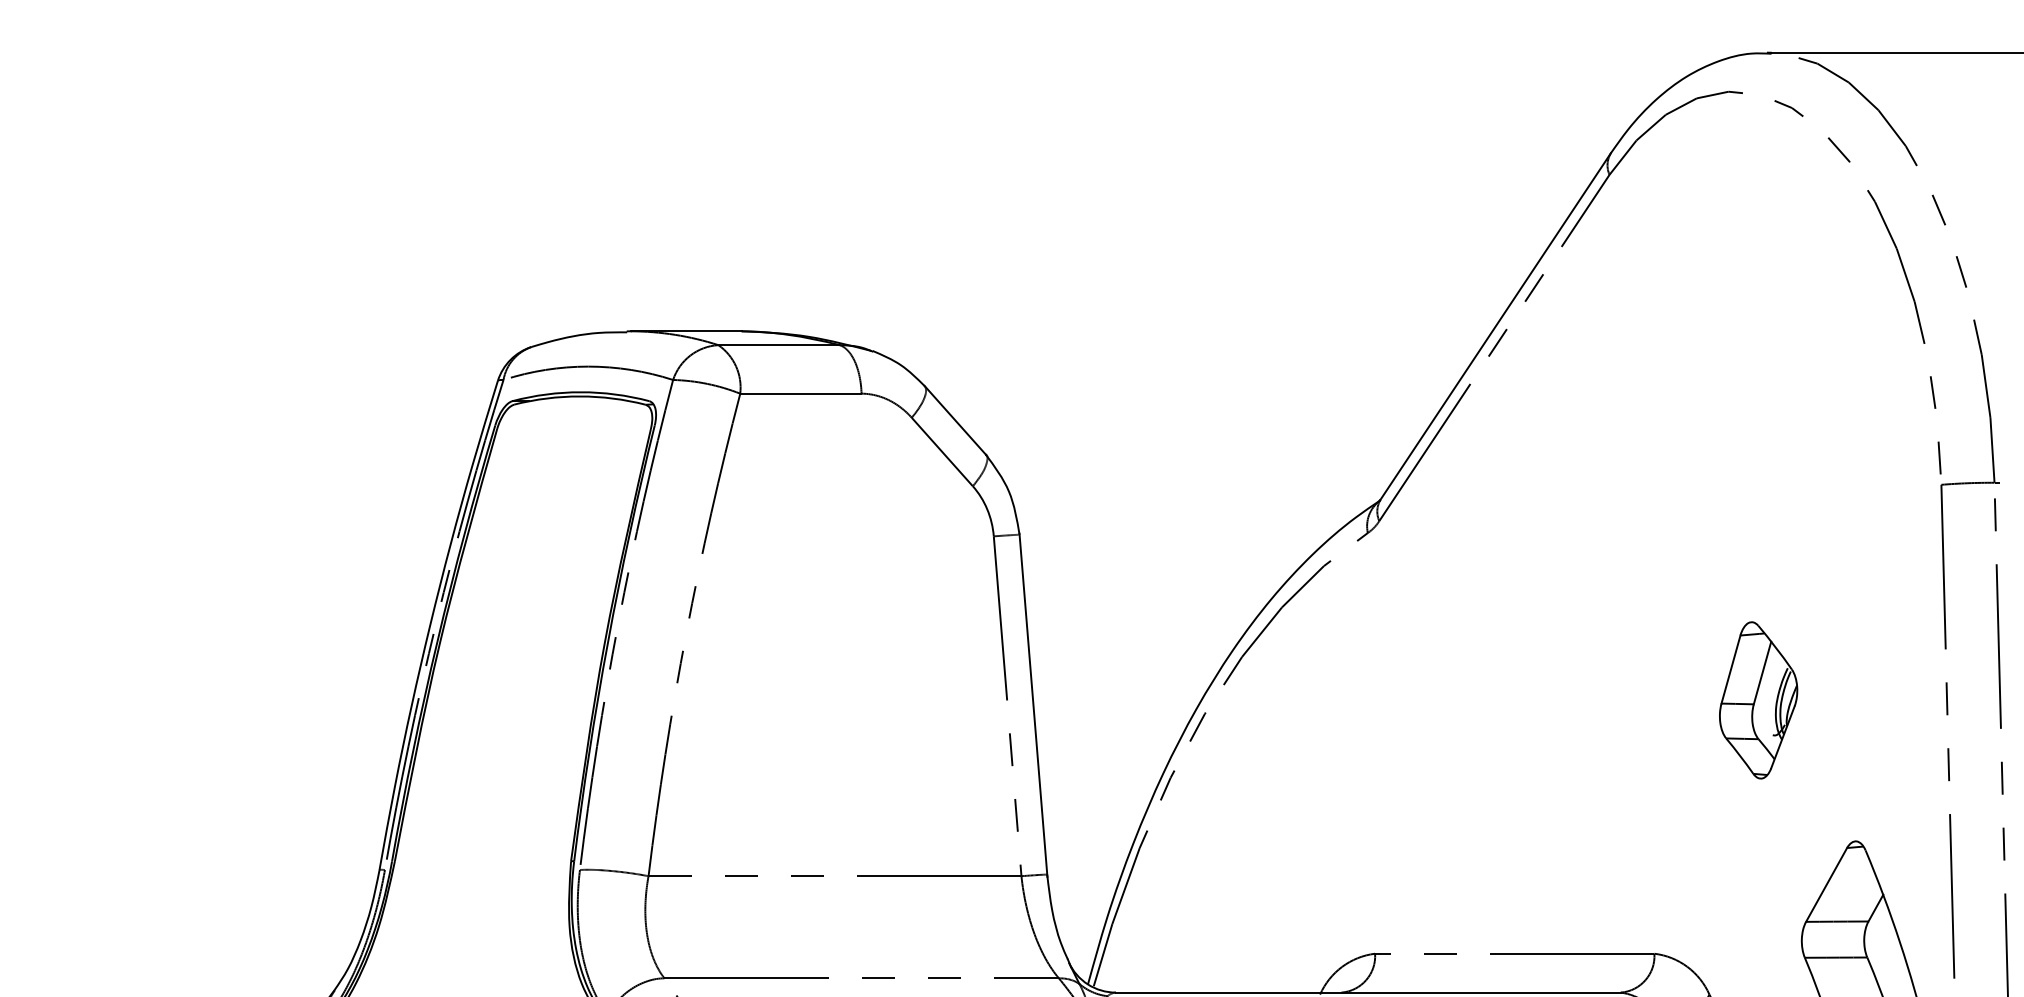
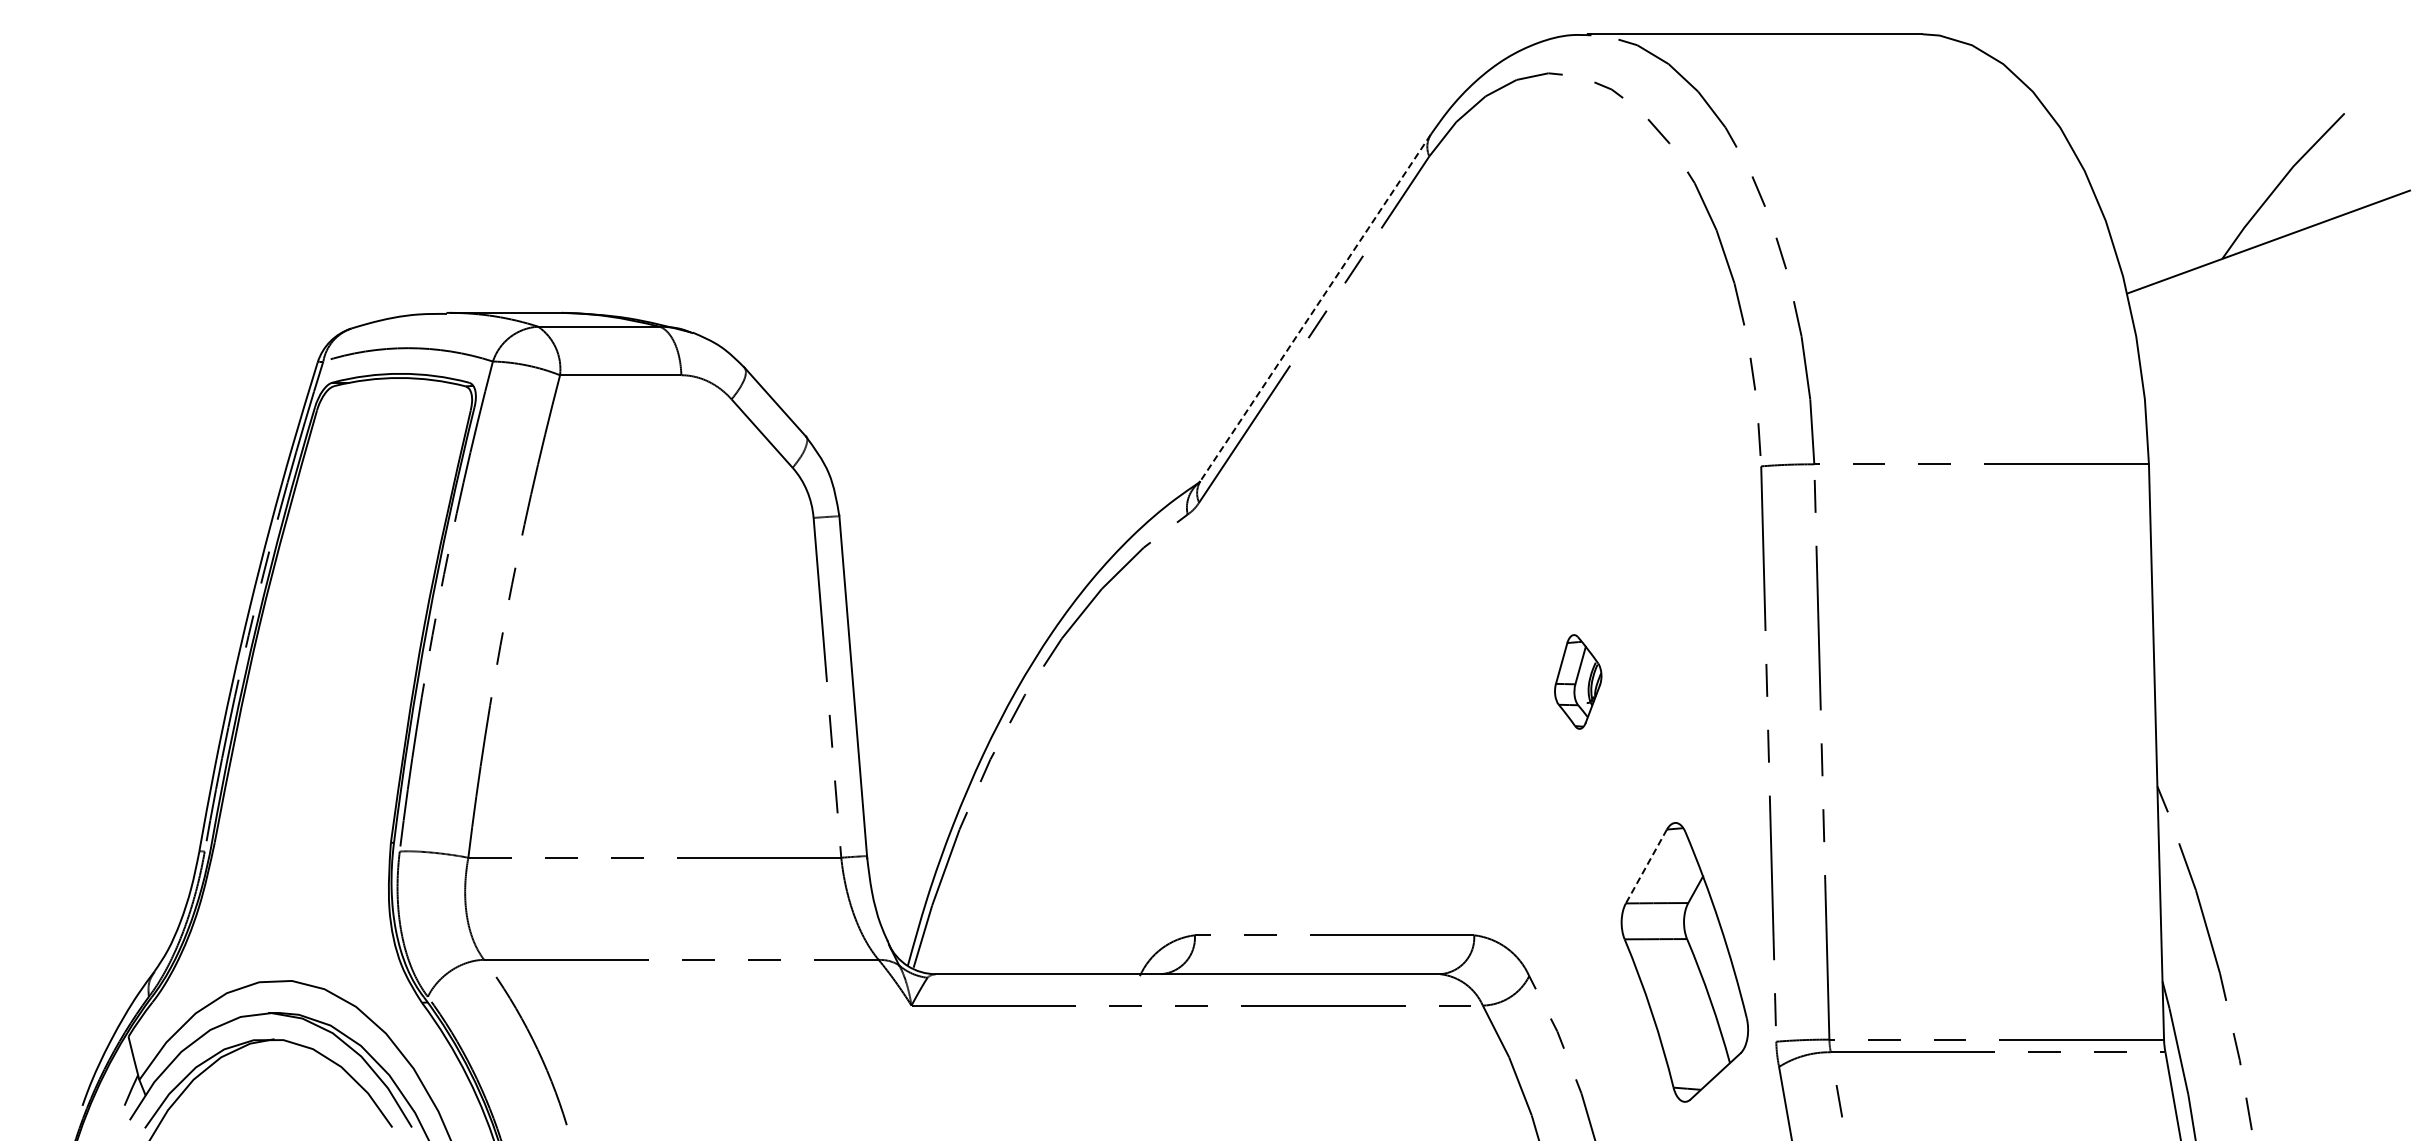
line: (1495, 326) -> (1315, 308), solid -> dashed
part: (1757, 699) -> (1577, 681), size x0.6
line: (1826, 884) -> (1646, 866), solid -> dashed

